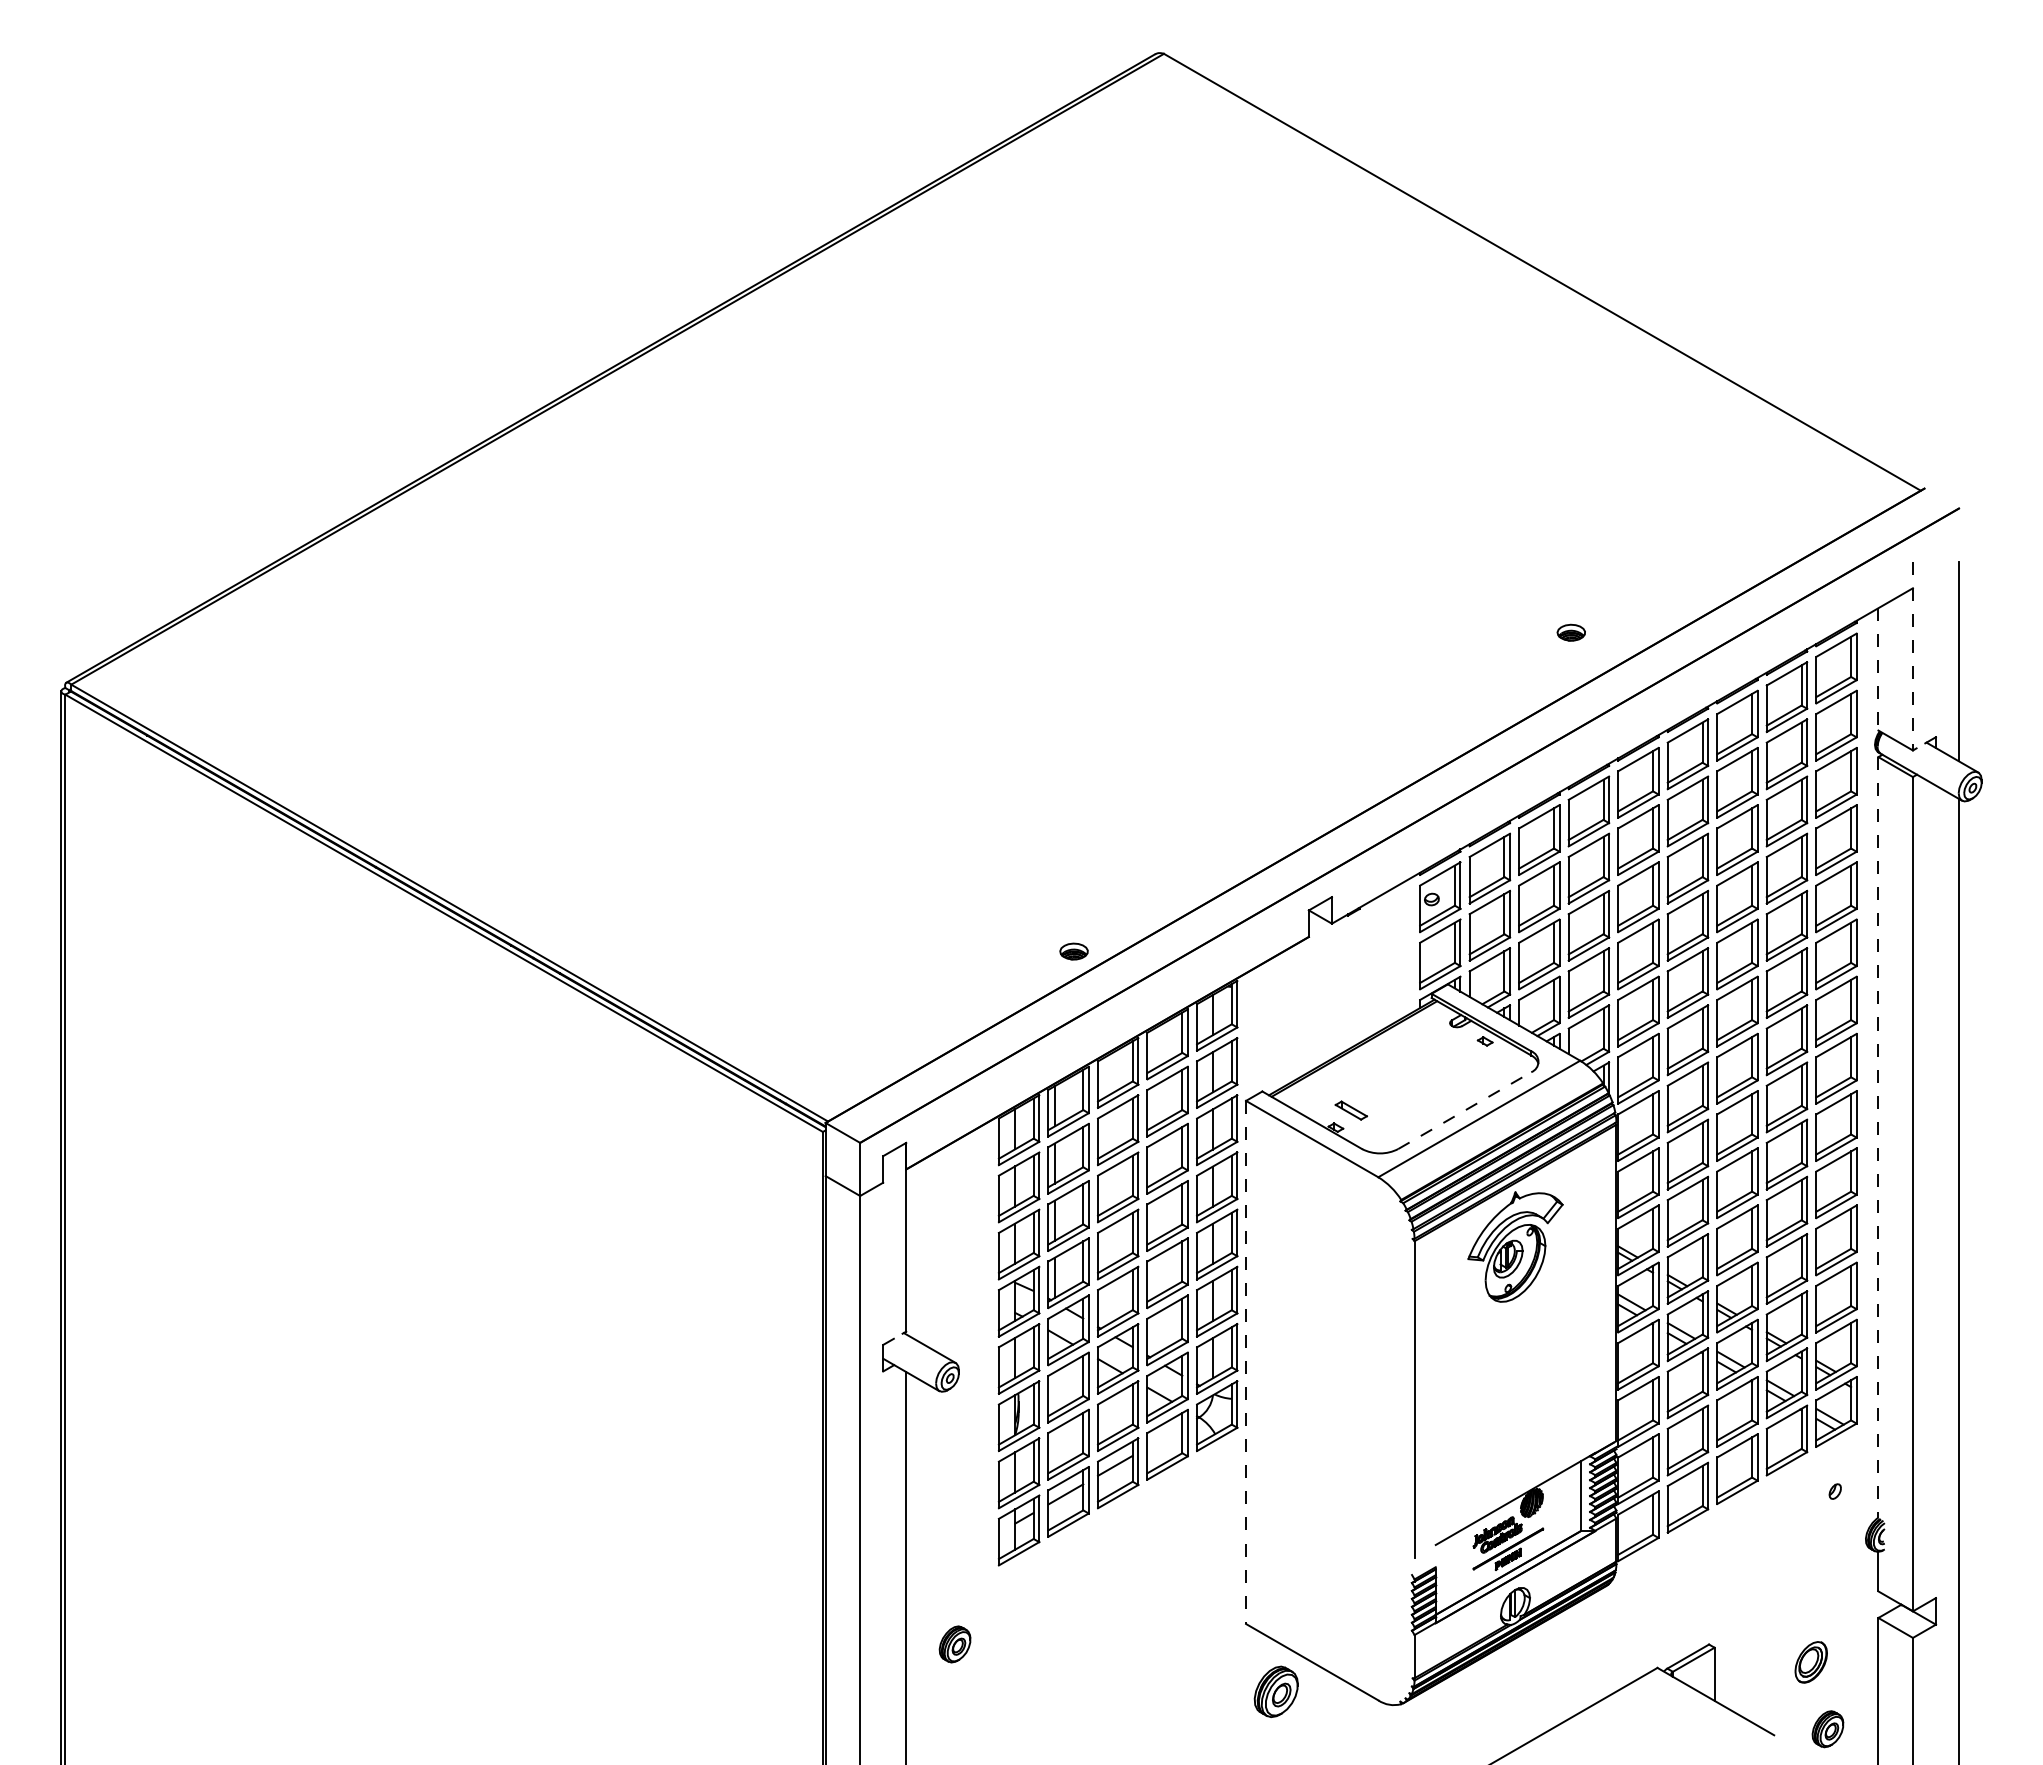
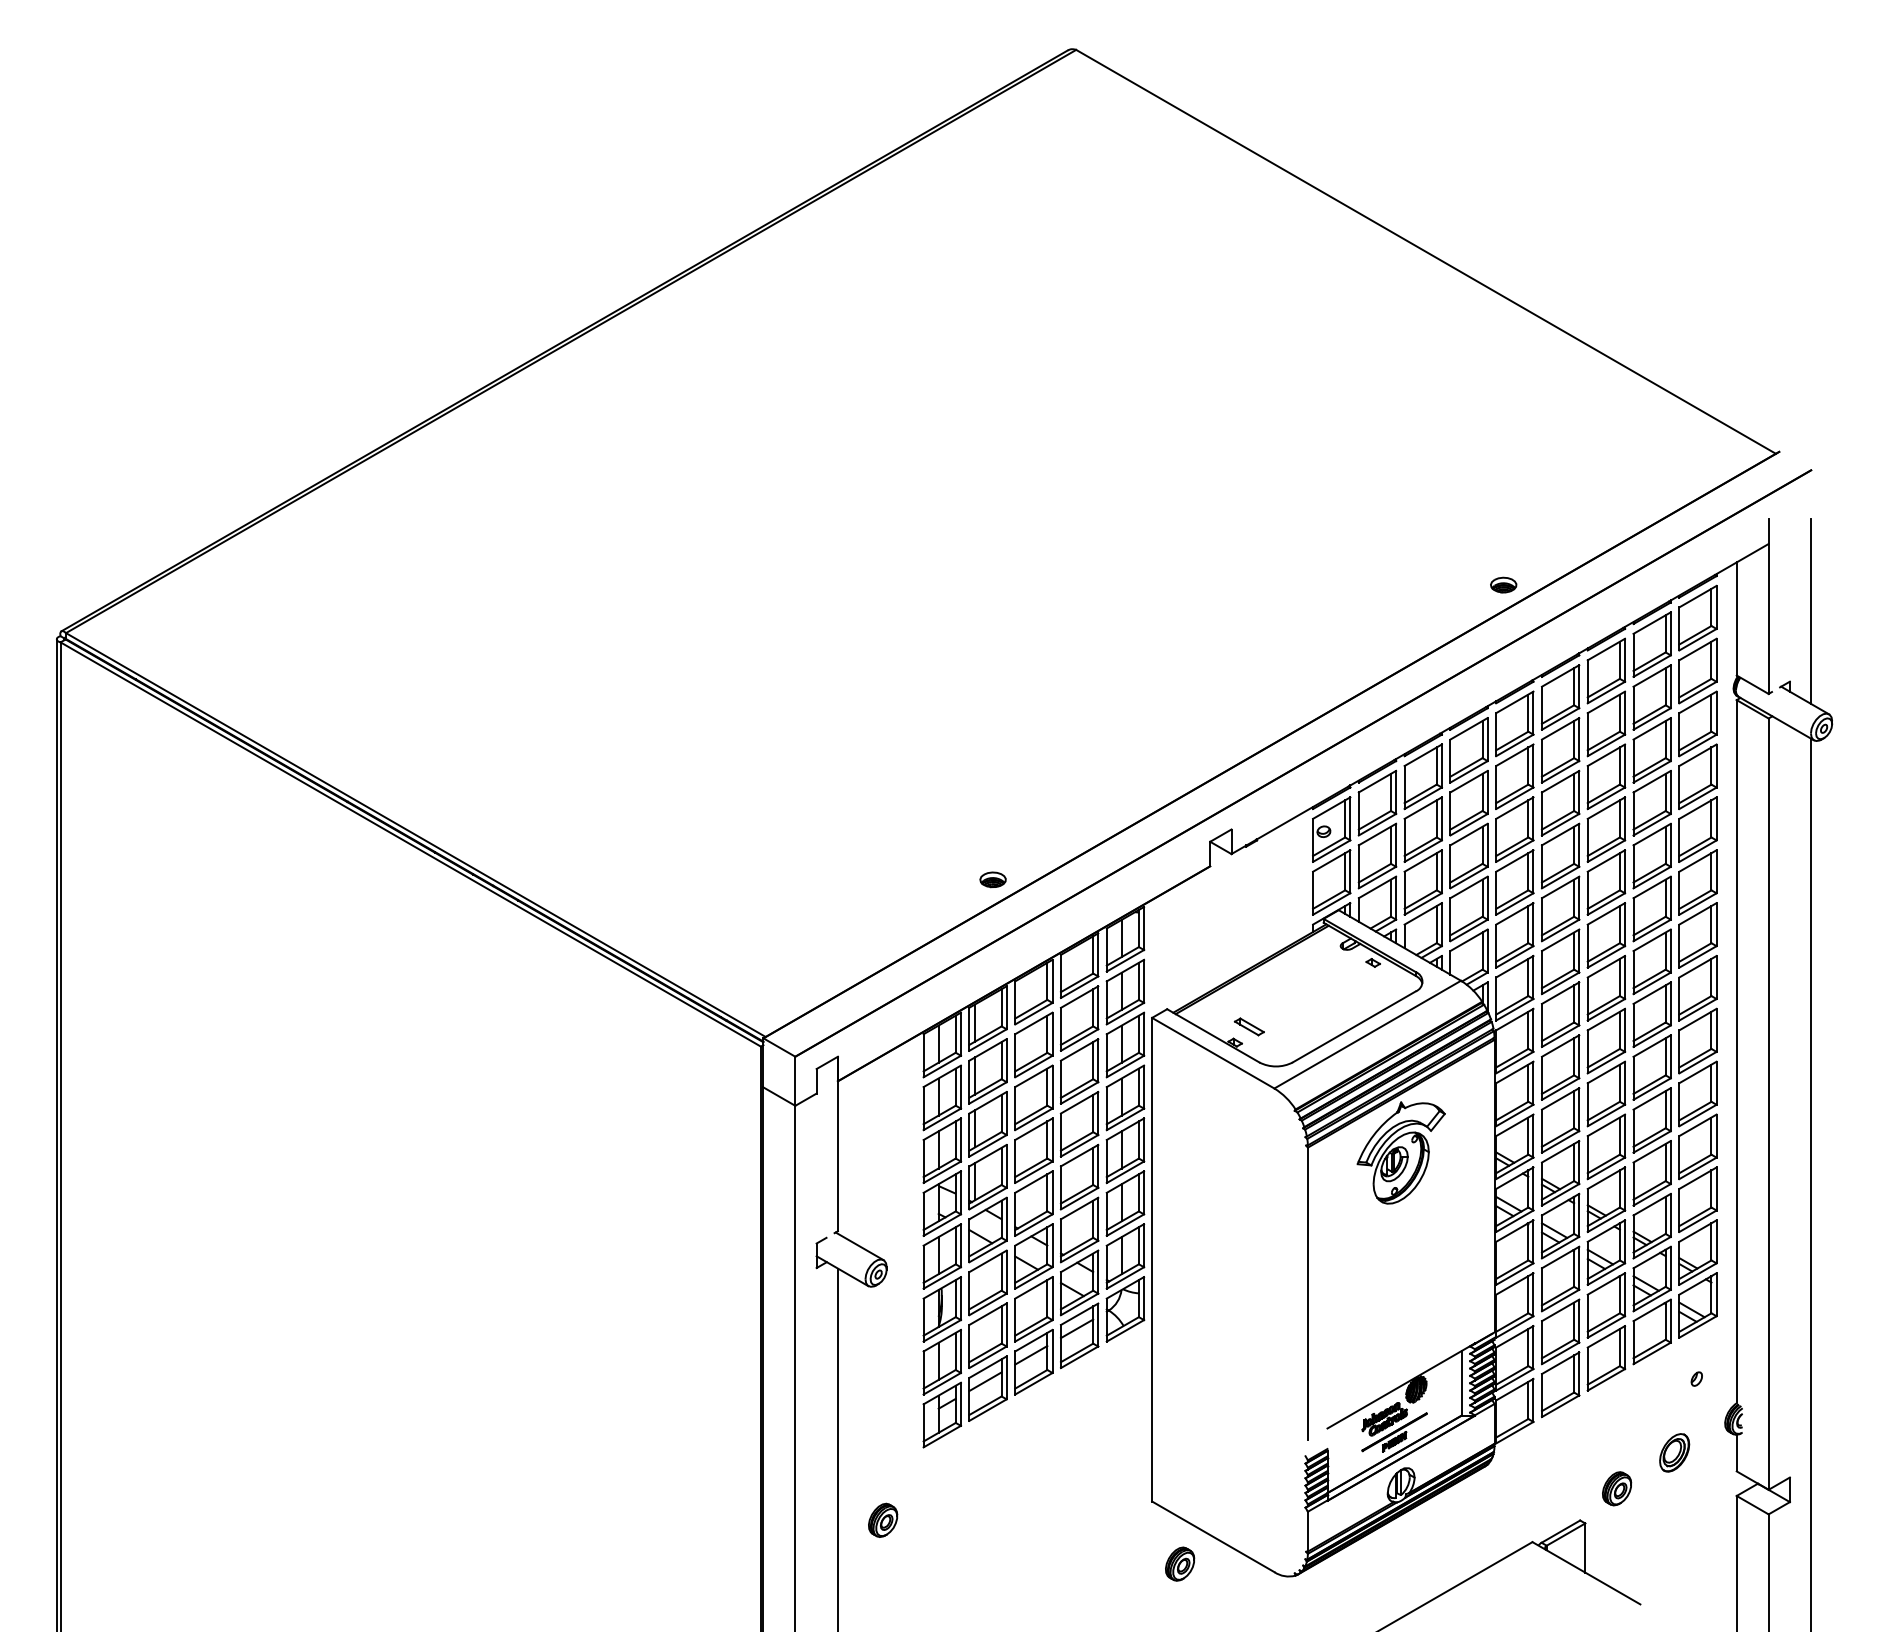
part: (1570, 632) -> (1502, 584), moved
line: (1912, 656) -> (1768, 607), dashed -> solid
line: (1878, 669) -> (1736, 619), dashed -> solid
line: (1464, 1110) -> (1354, 1026), dashed -> solid
line: (1878, 1137) -> (1736, 1051), dashed -> solid
line: (1246, 1362) -> (1152, 1259), dashed -> solid
line: (1164, 1437) -> (1076, 1329), added
part: (1810, 1662) -> (1673, 1452), moved
part: (1276, 1691) -> (1180, 1563), size x0.71
part: (1827, 1729) -> (1616, 1489), moved

